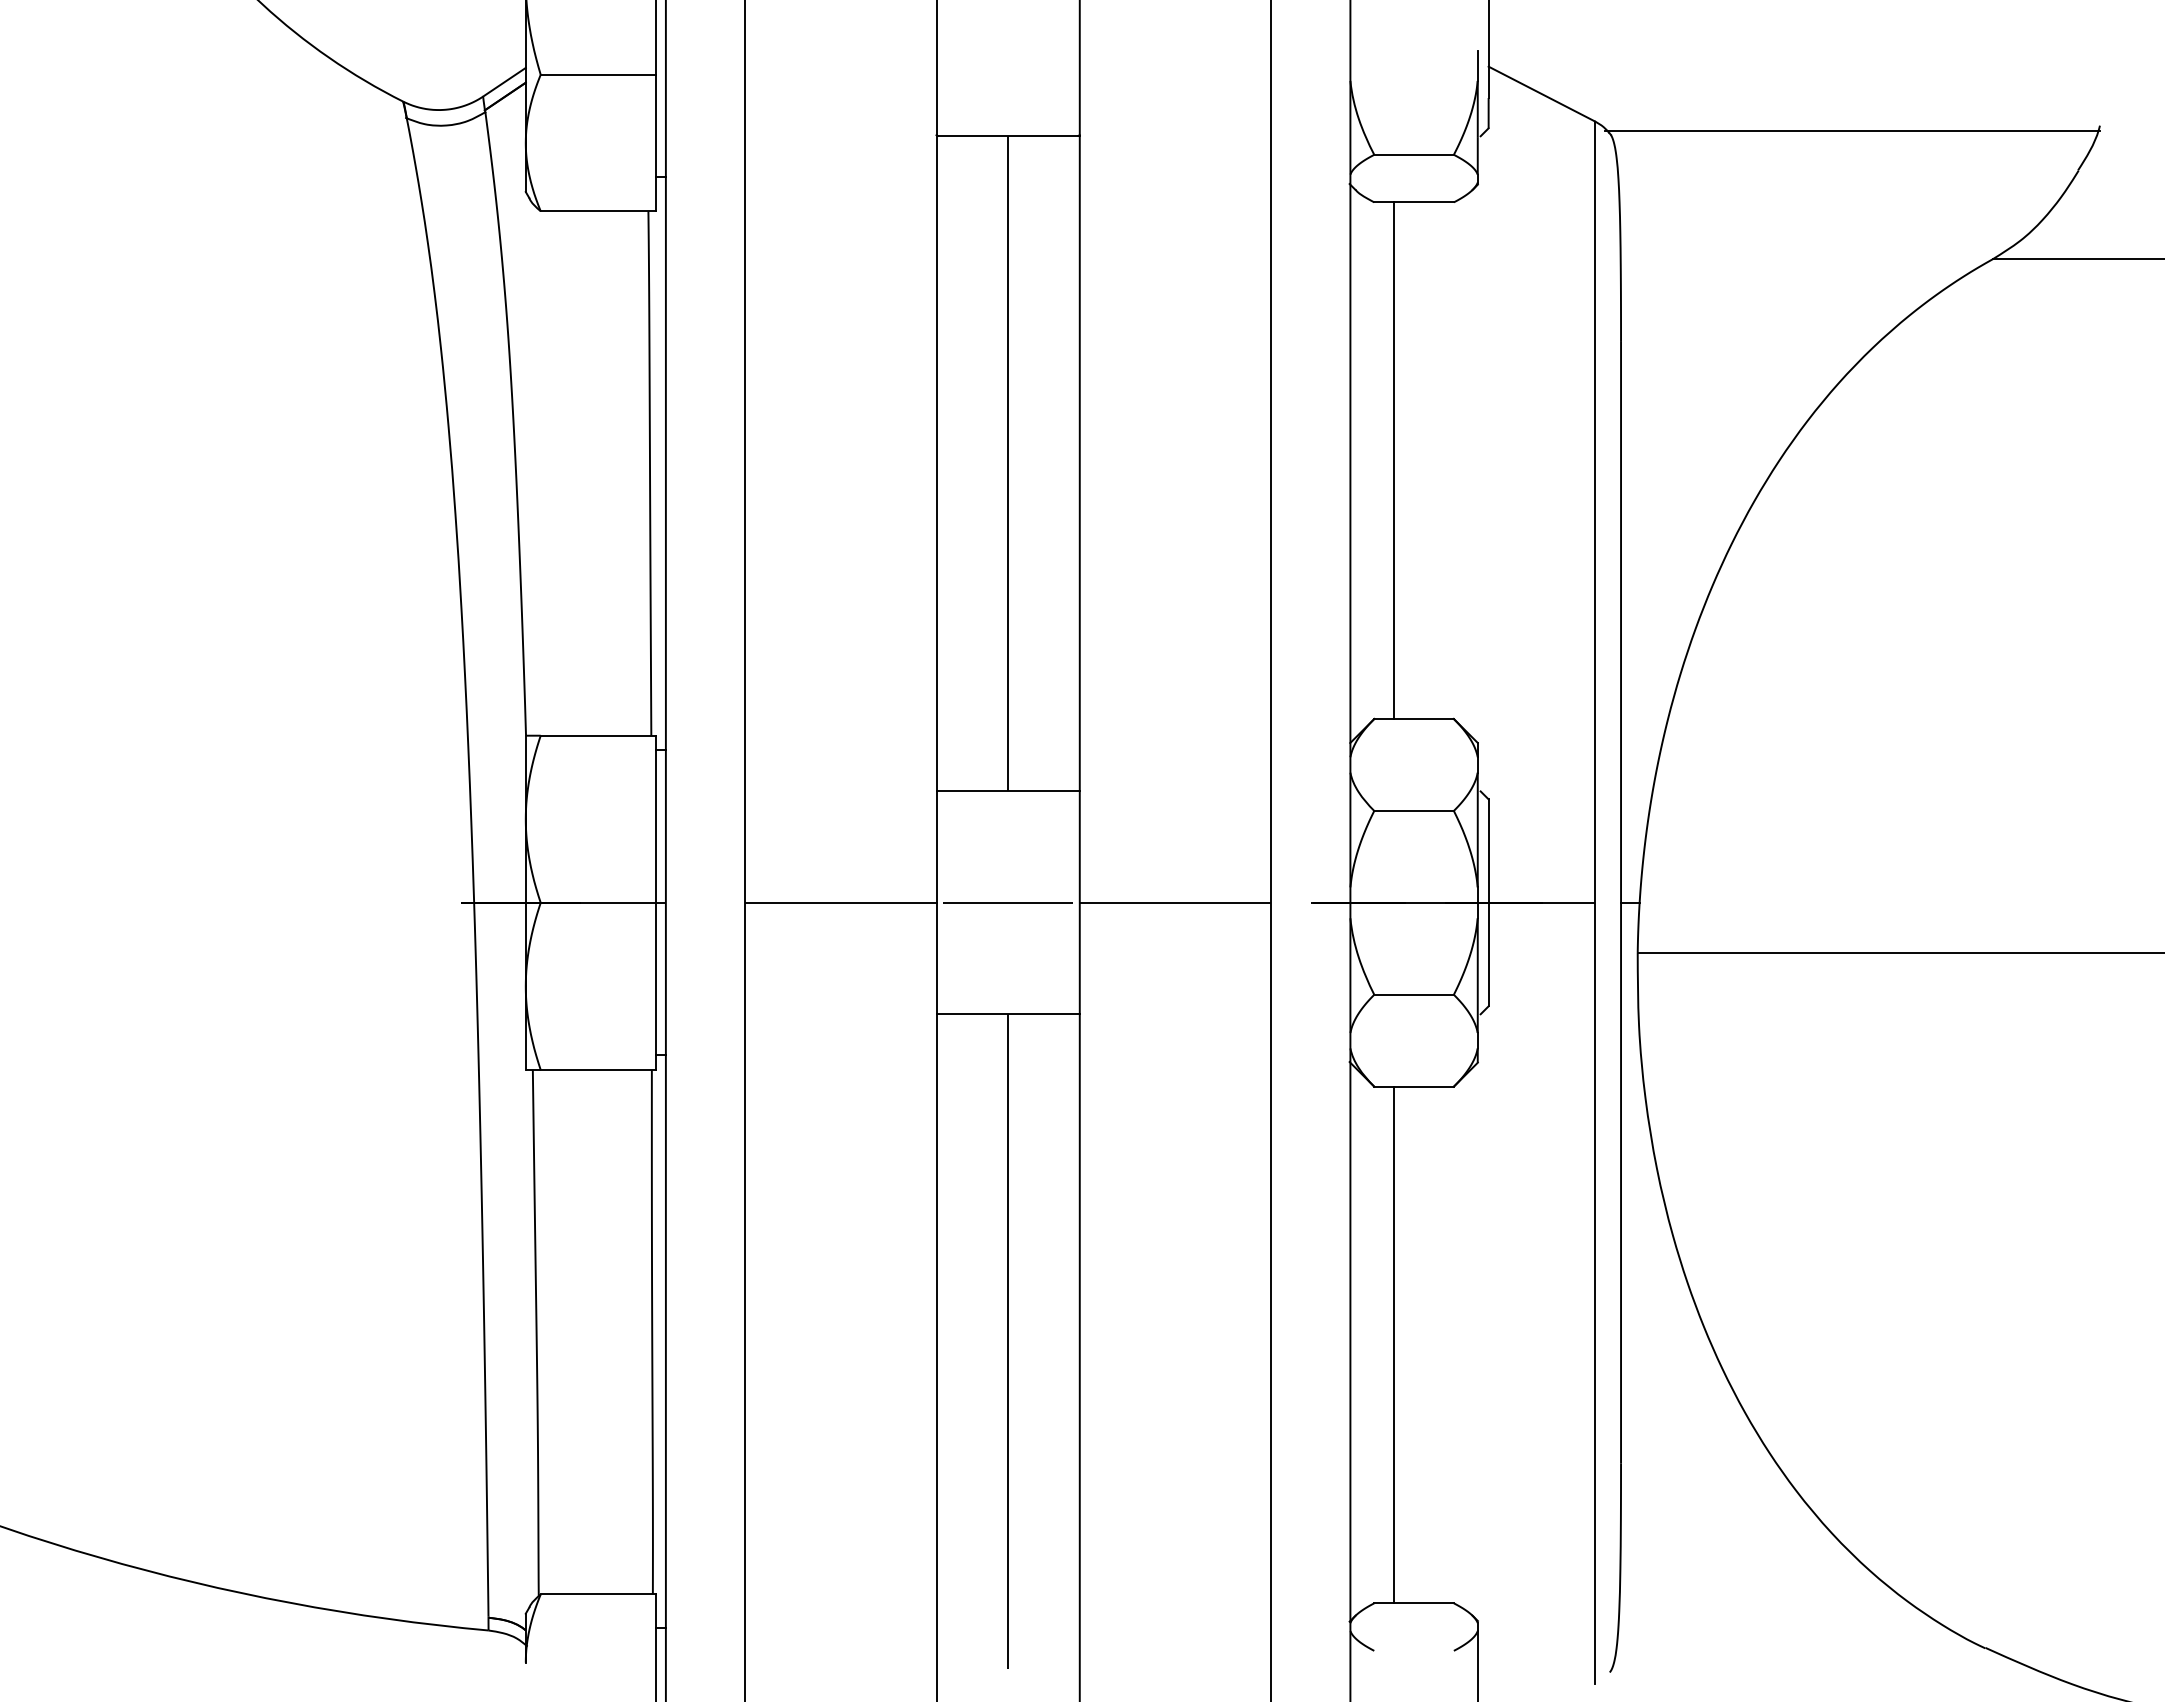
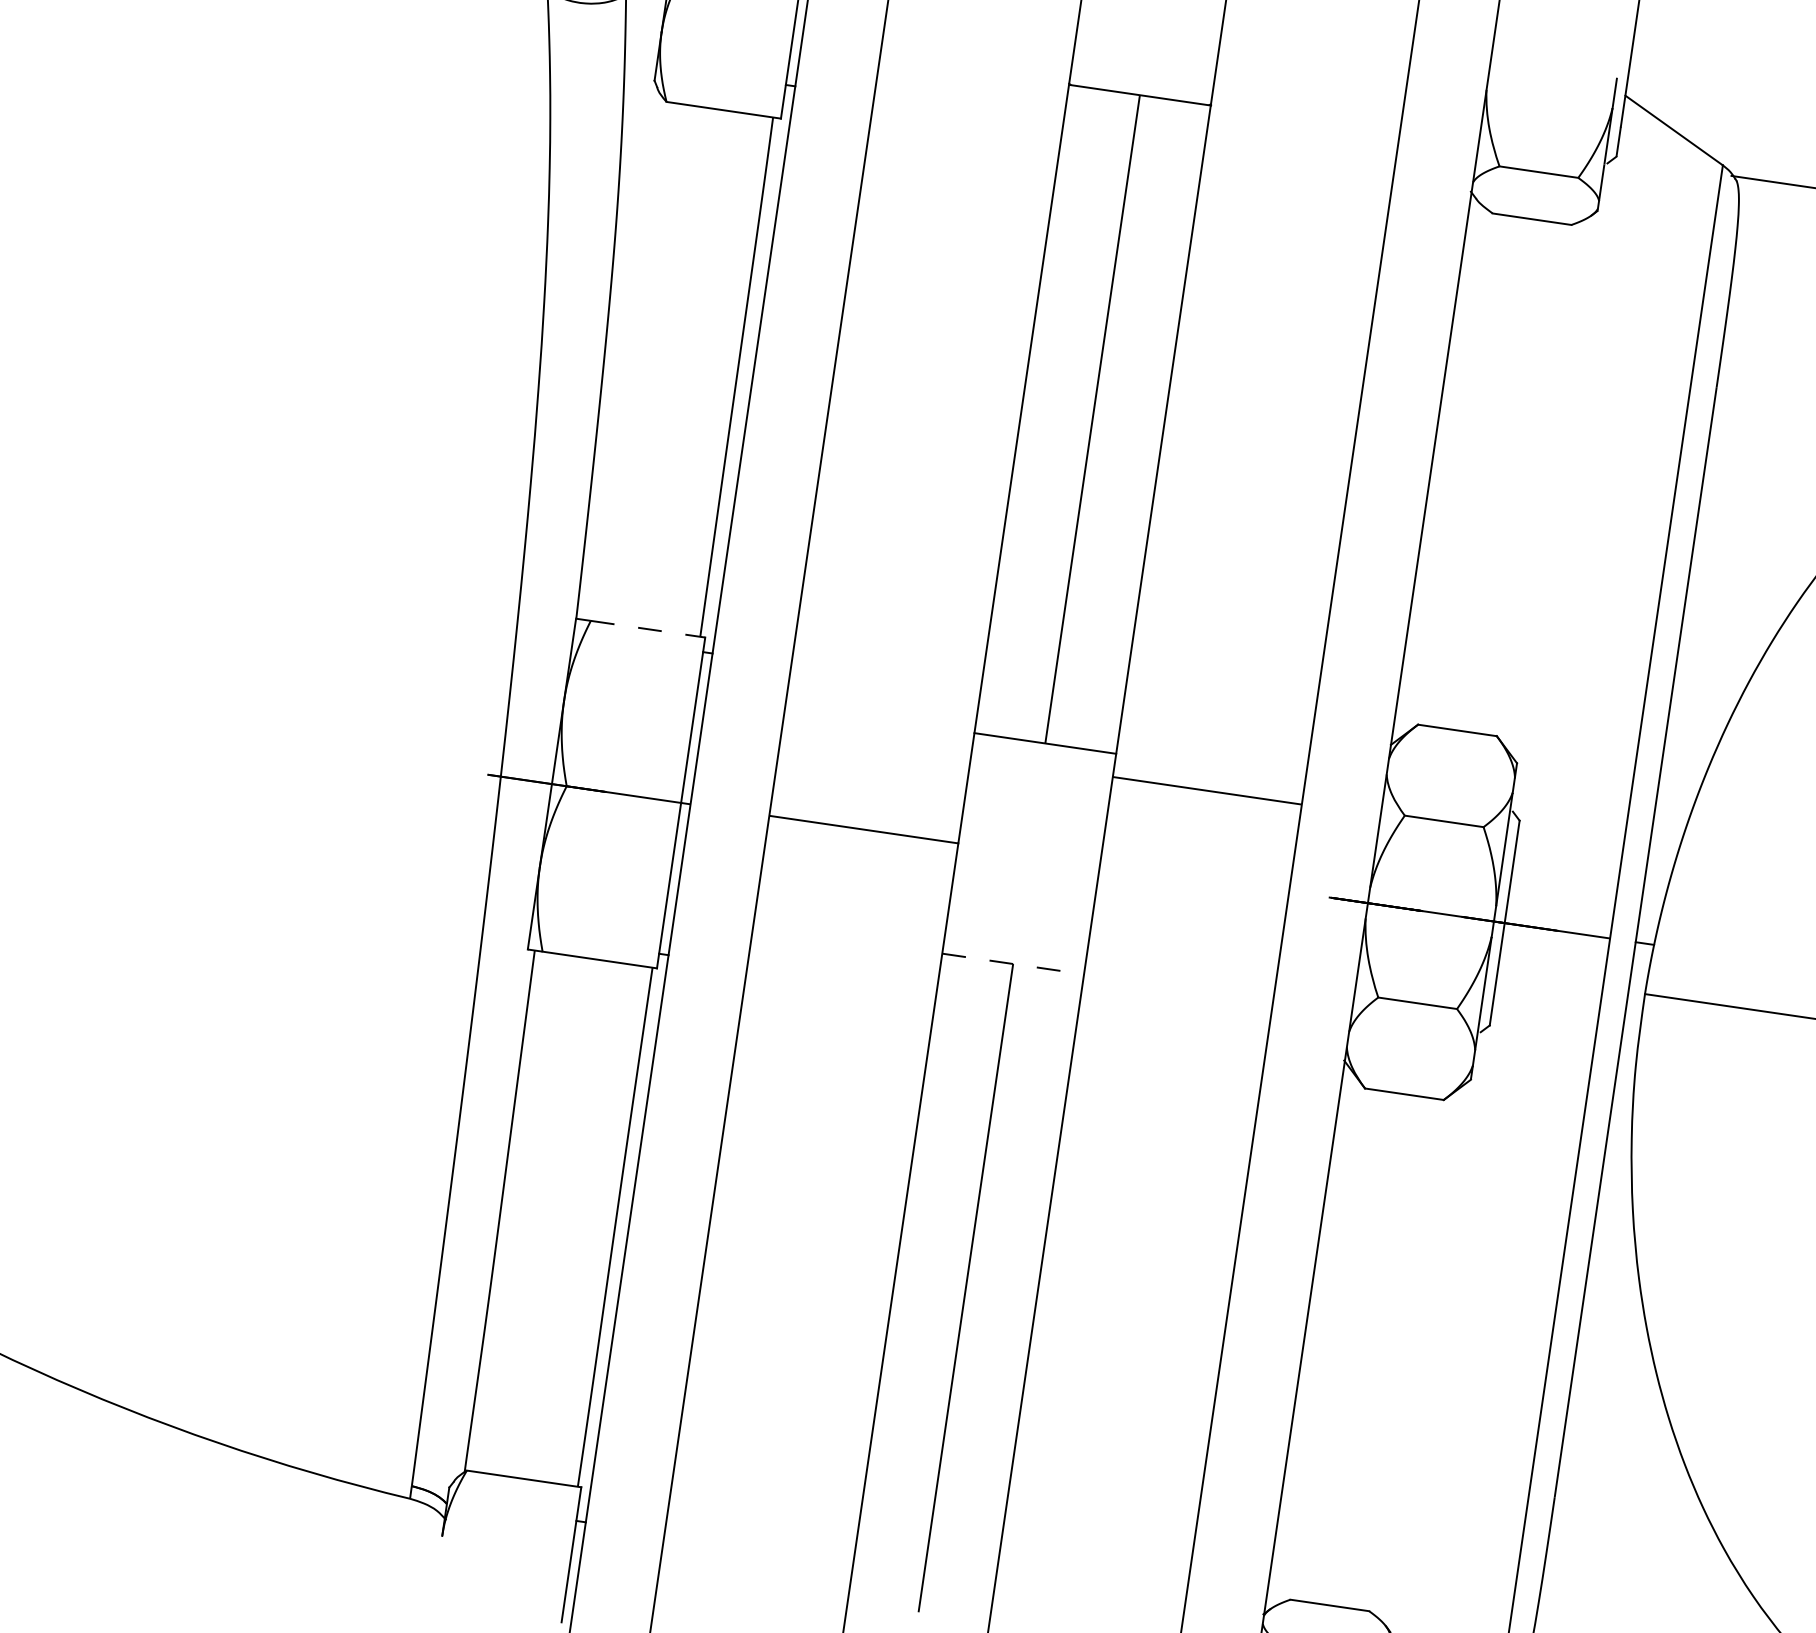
line: (1393, 460) -> (1474, 471), removed
line: (598, 735) -> (648, 629), solid -> dashed
line: (1008, 902) -> (1029, 853), removed
line: (1174, 902) -> (1206, 790), moved
line: (1008, 1014) -> (1013, 964), solid -> dashed
line: (1393, 1344) -> (1346, 1346), removed

